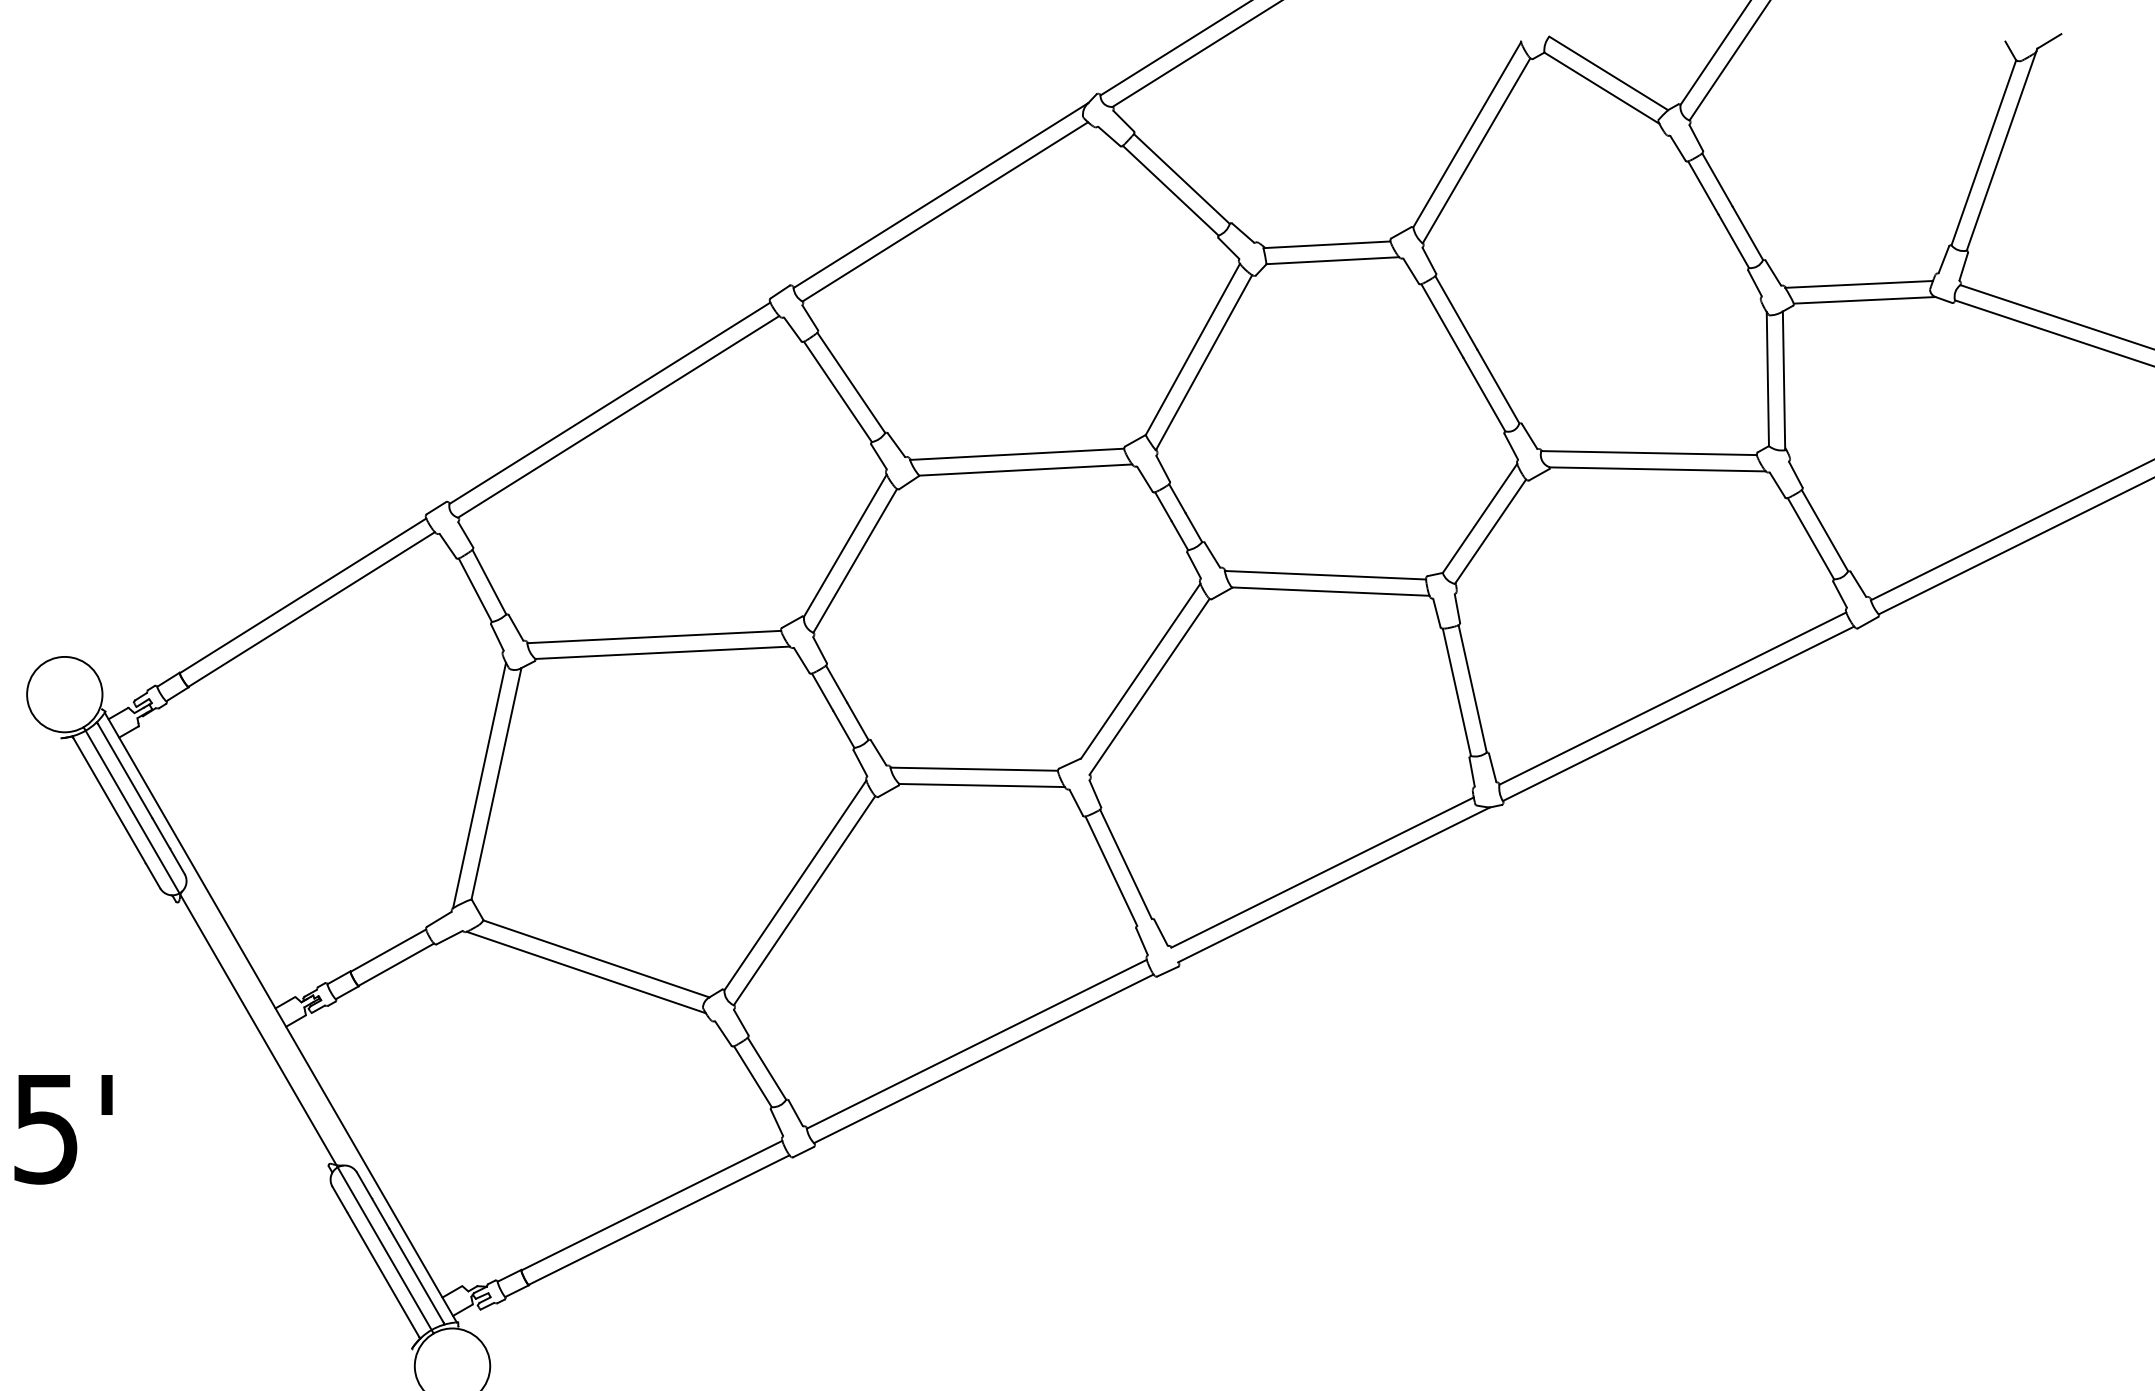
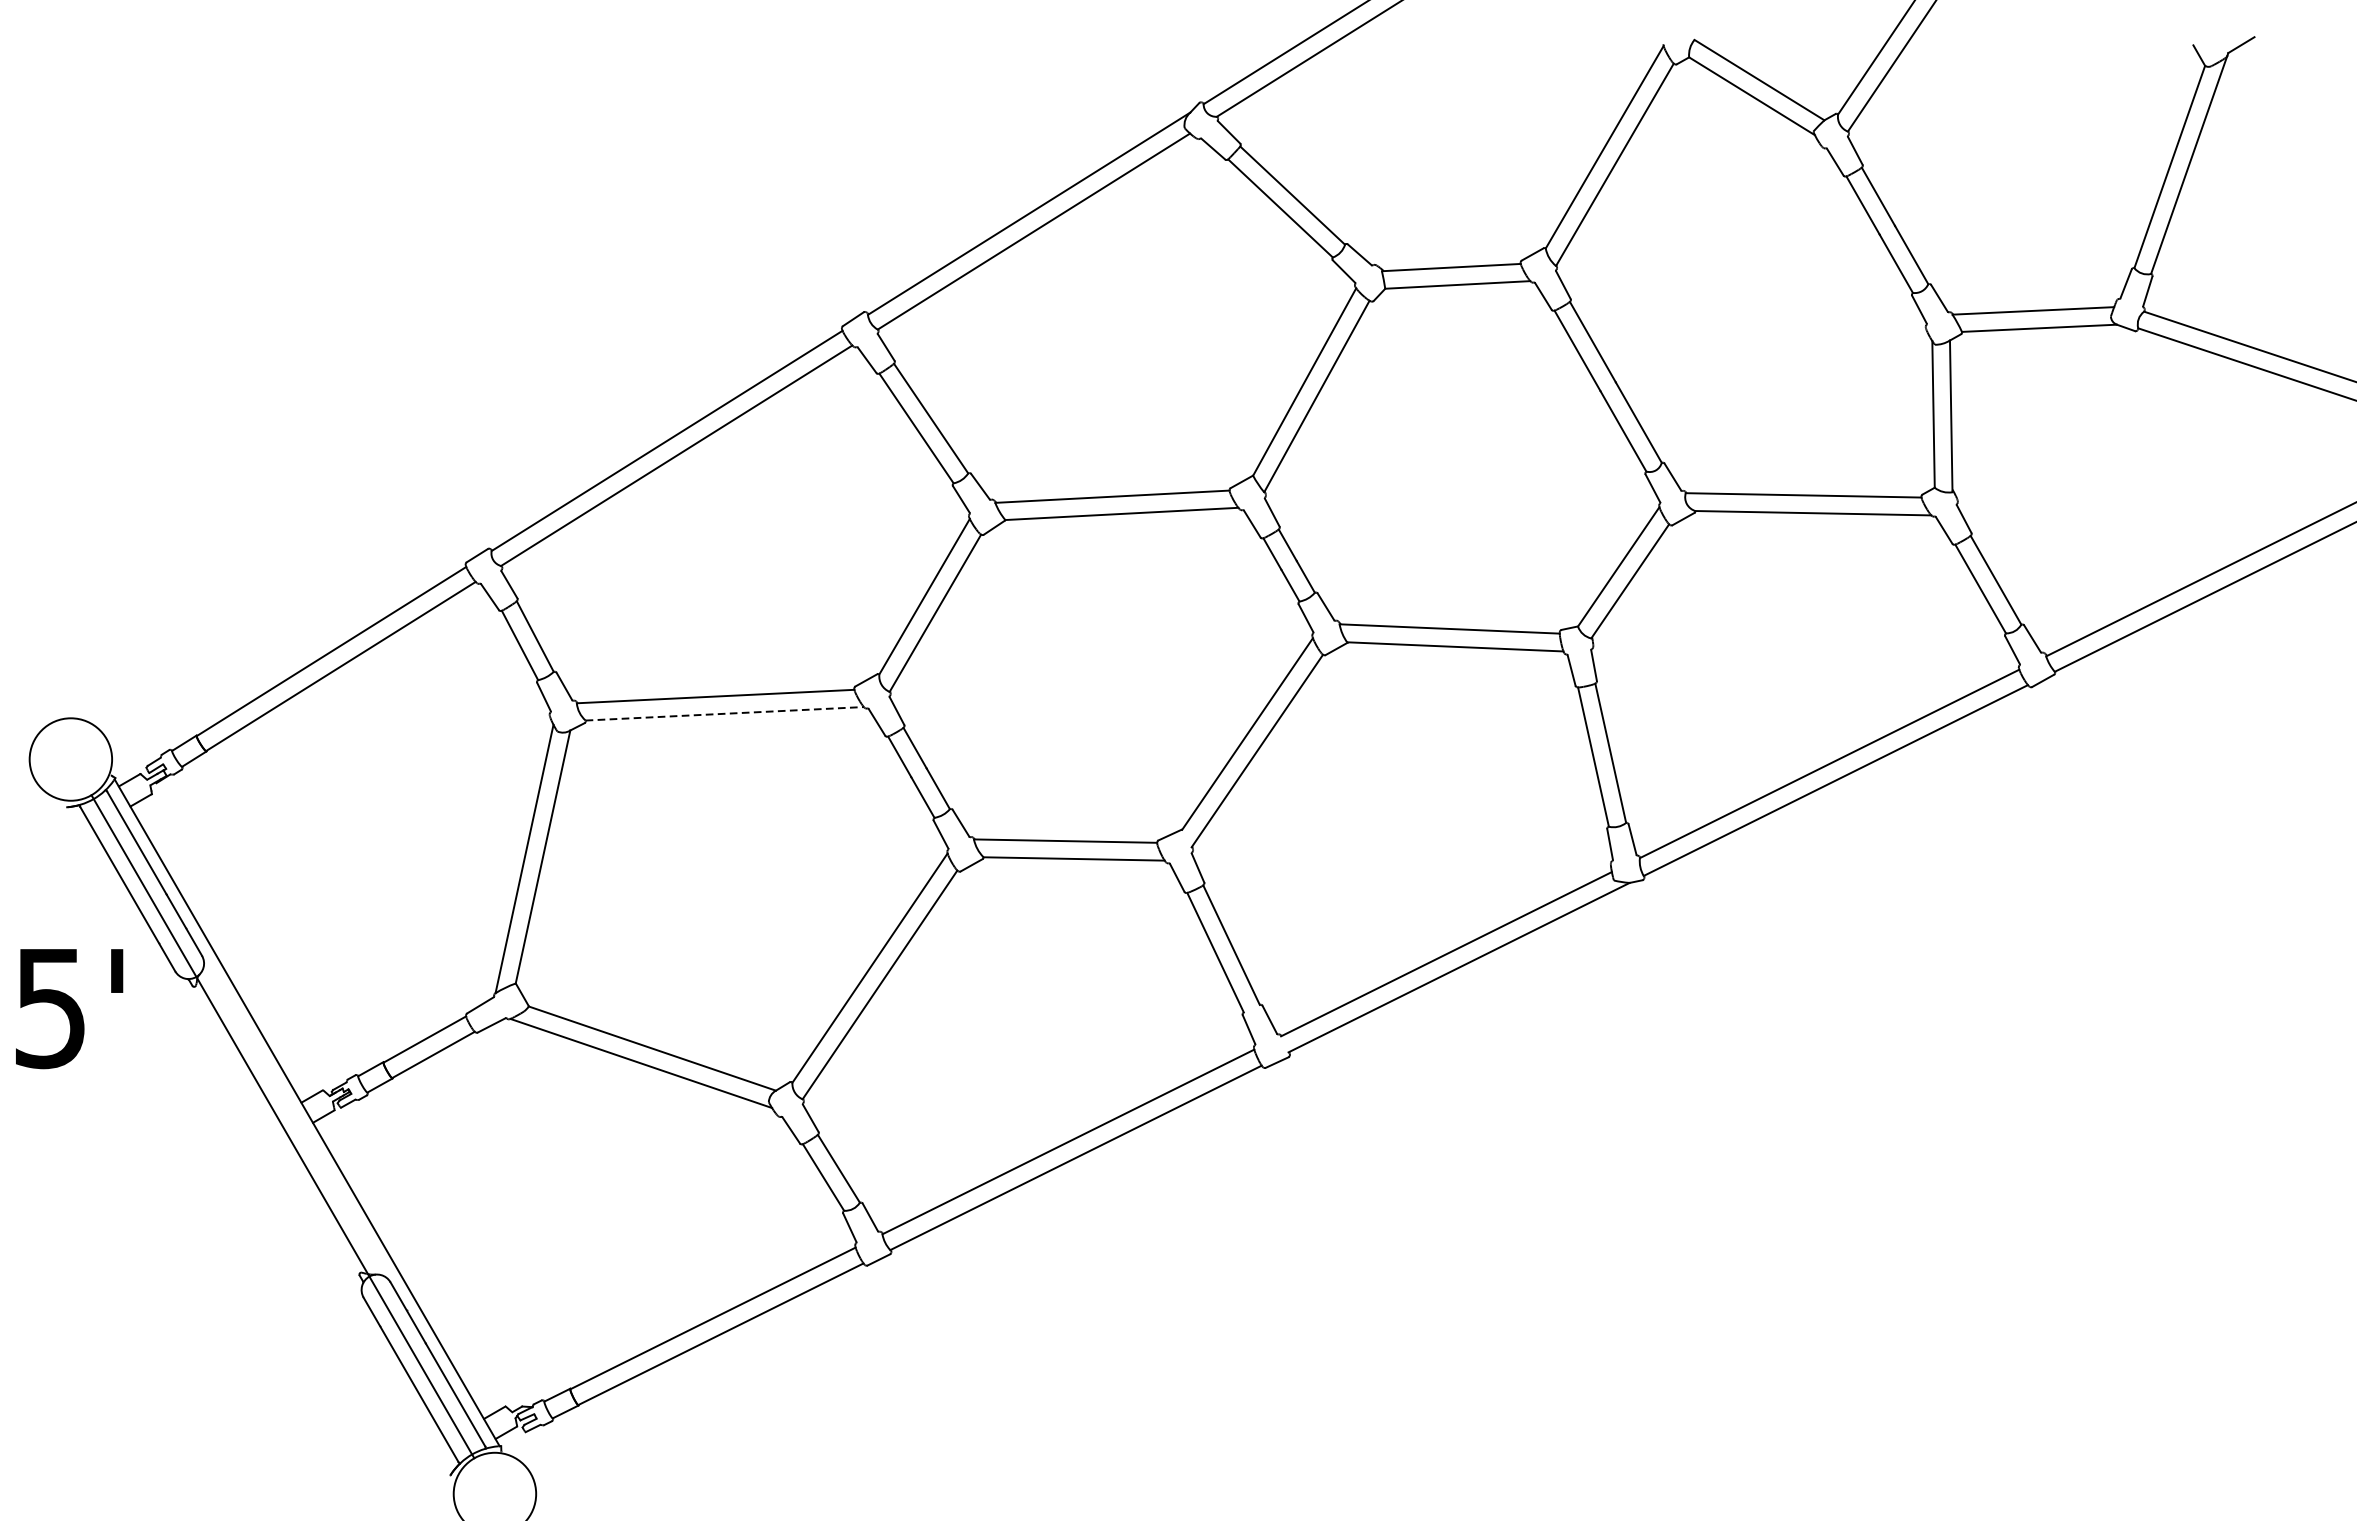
line: (663, 652) -> (725, 713), solid -> dashed
text: (63, 1129) -> (69, 1008), moved

